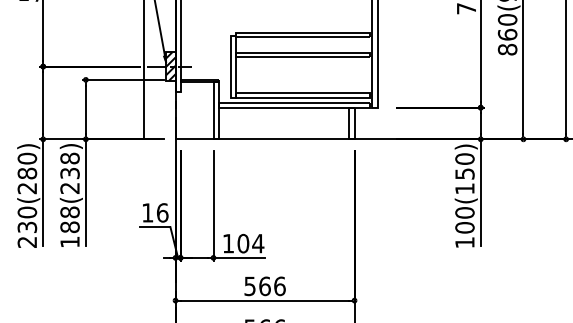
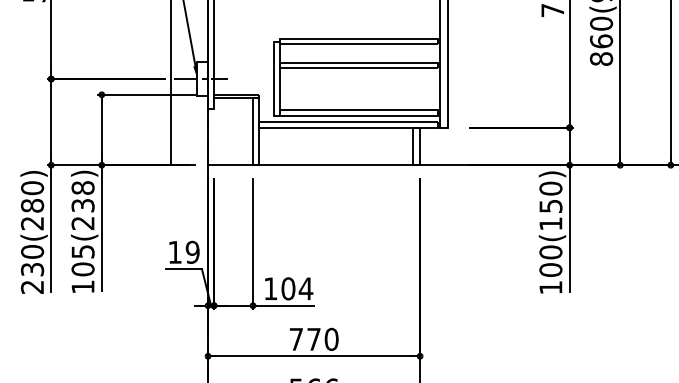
hatch: (170, 66) -> (202, 78), removed
text: (162, 212) -> (192, 251), 16 -> 19
text: (69, 219) -> (82, 260), 188(238) -> 105(238)
text: (264, 285) -> (313, 338), 566 -> 770

